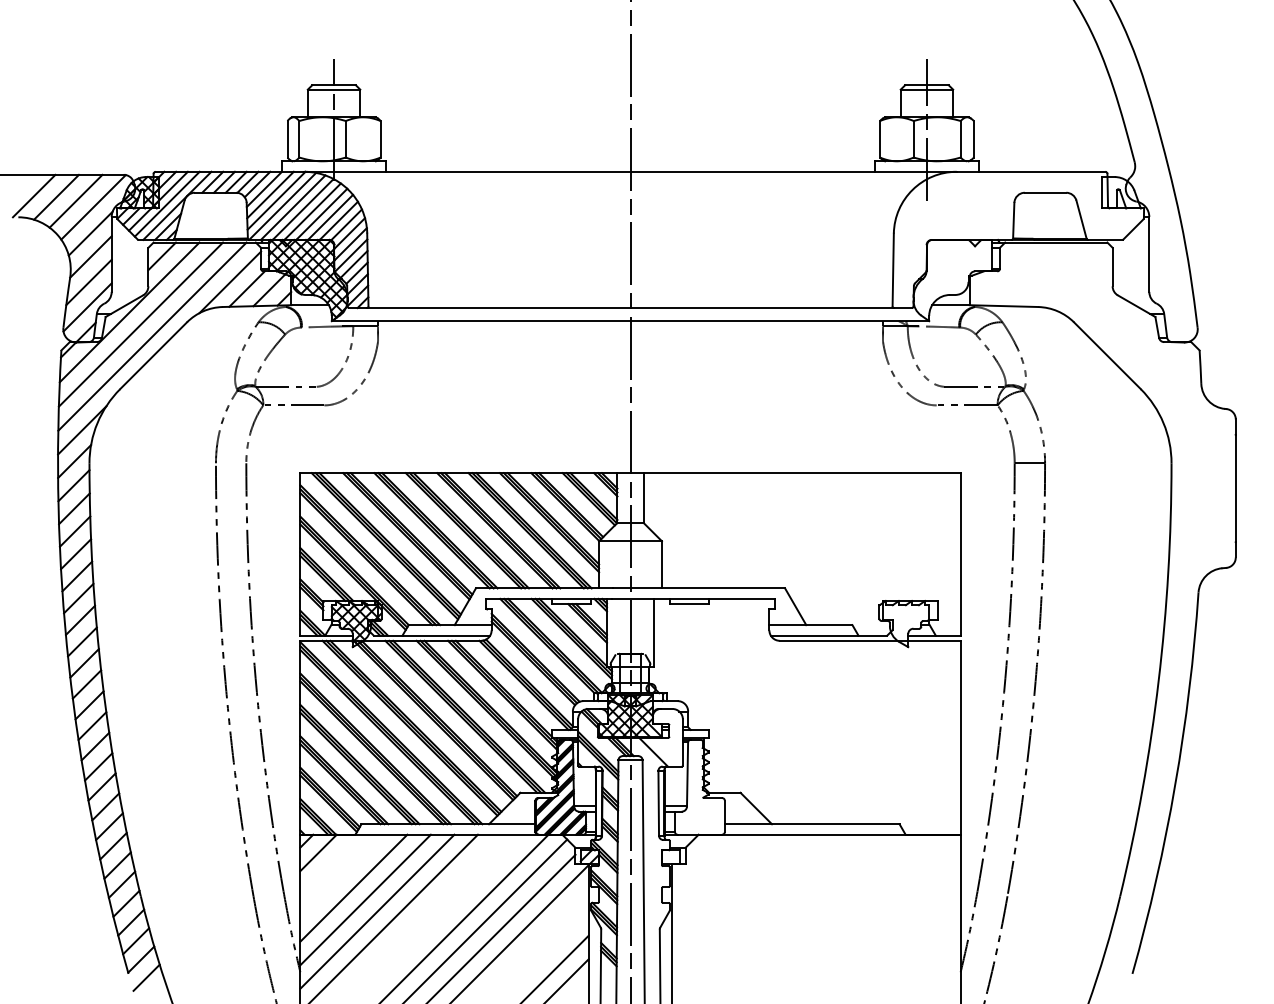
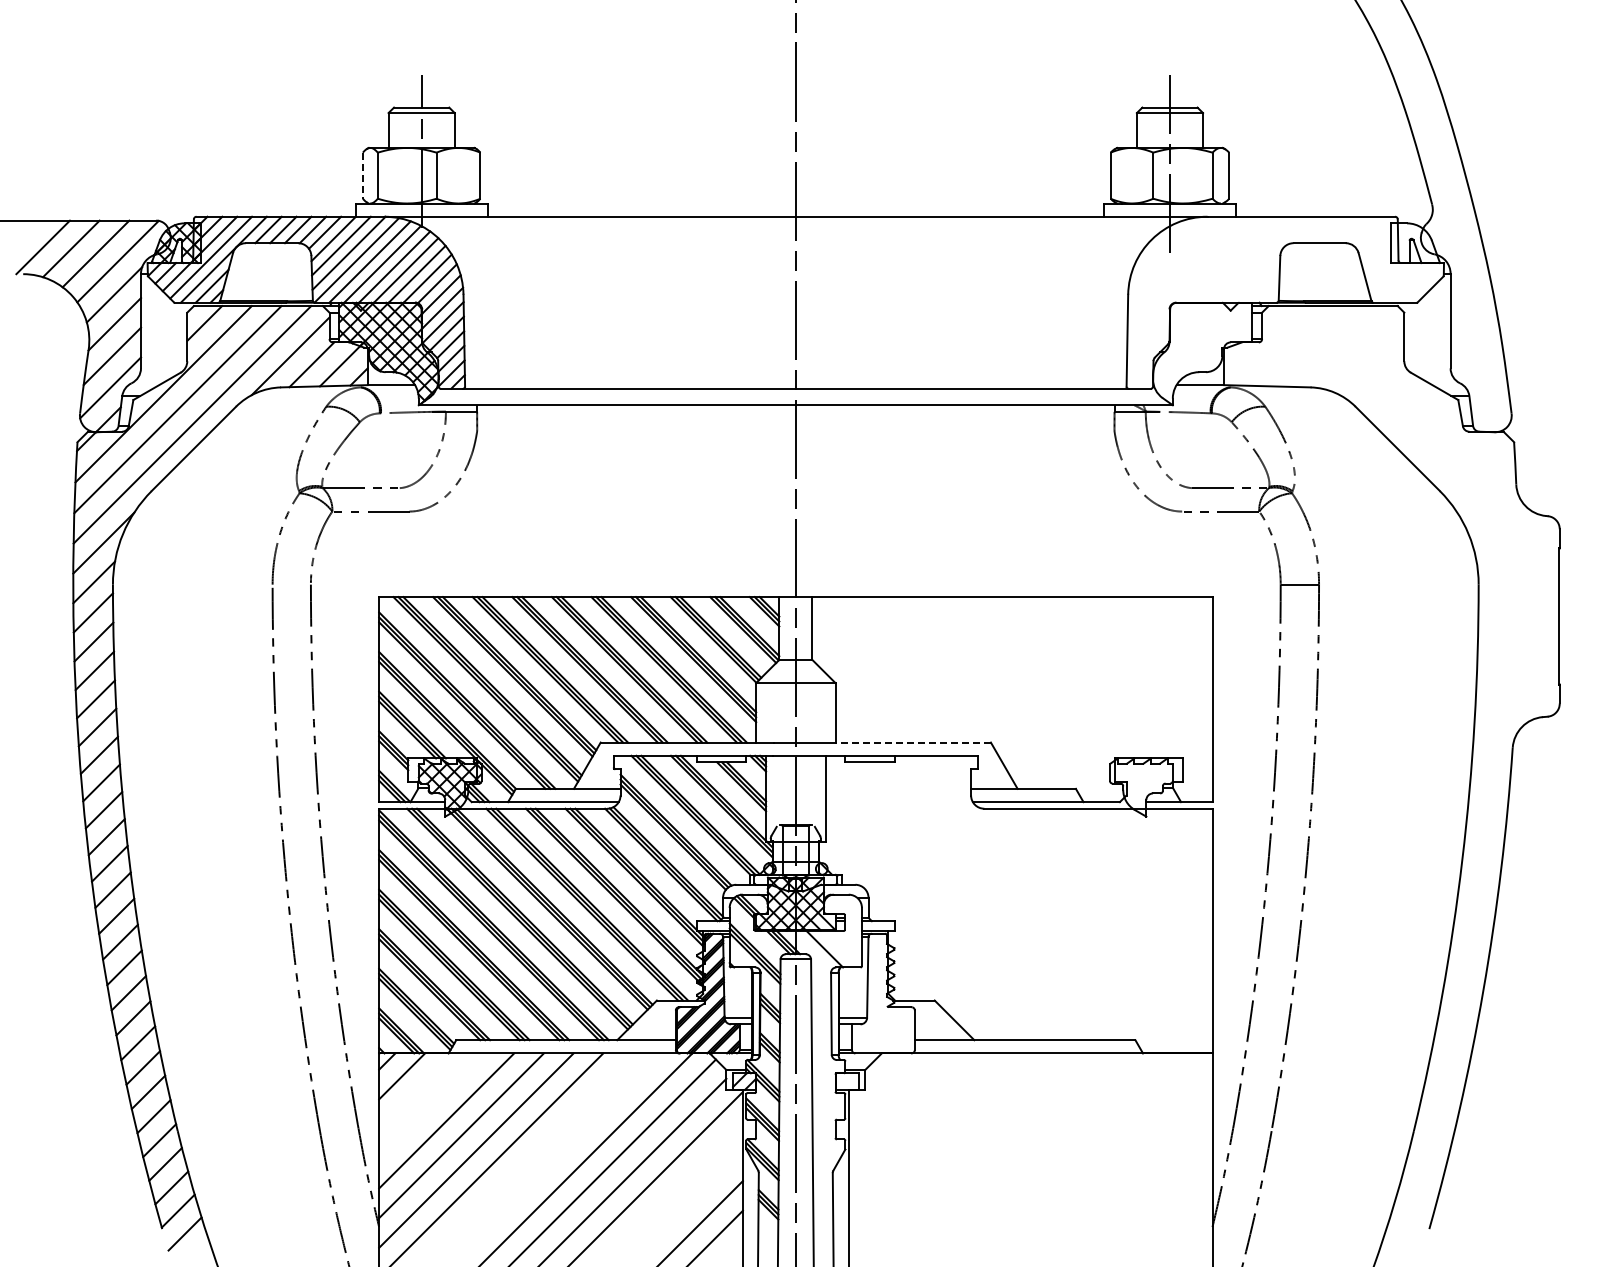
line: (287, 139) -> (362, 176), solid -> dashed
line: (723, 588) -> (913, 742), solid -> dashed

